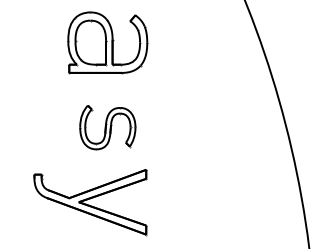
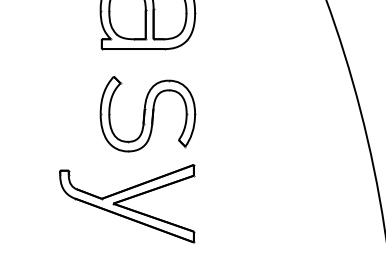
part: (107, 127) -> (147, 114), size x1.43

